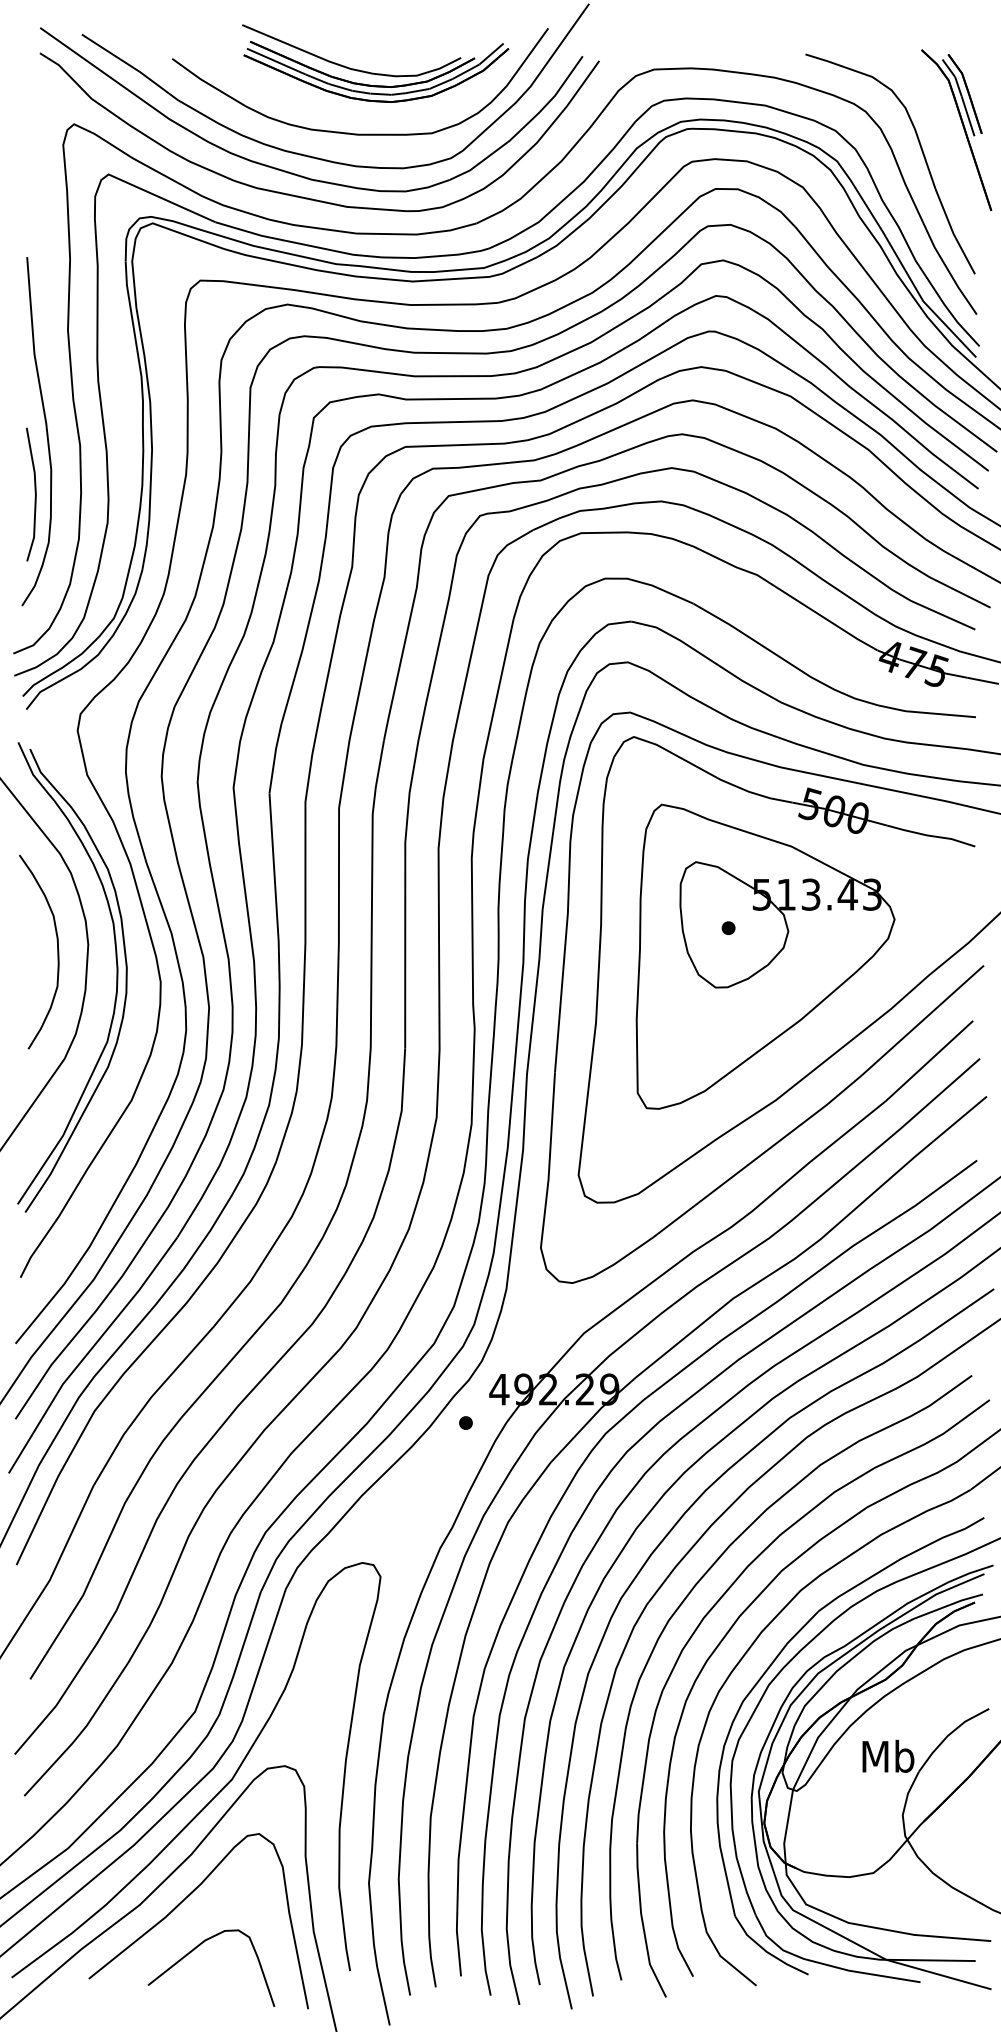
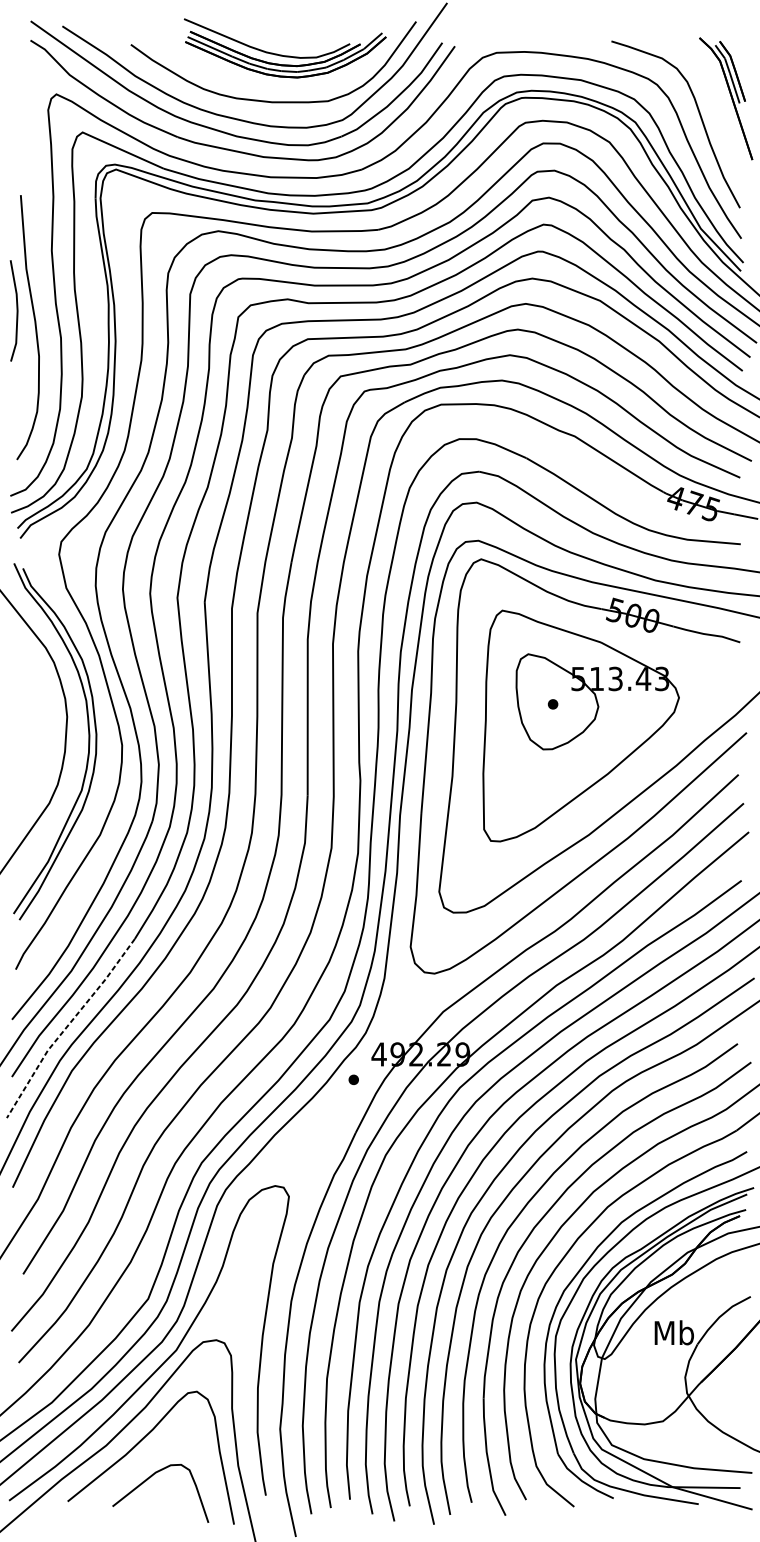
line: (34, 492) -> (16, 309), moved
curve: (57, 951) -> (43, 722), removed
line: (88, 1352) -> (67, 1026), solid -> dashed

